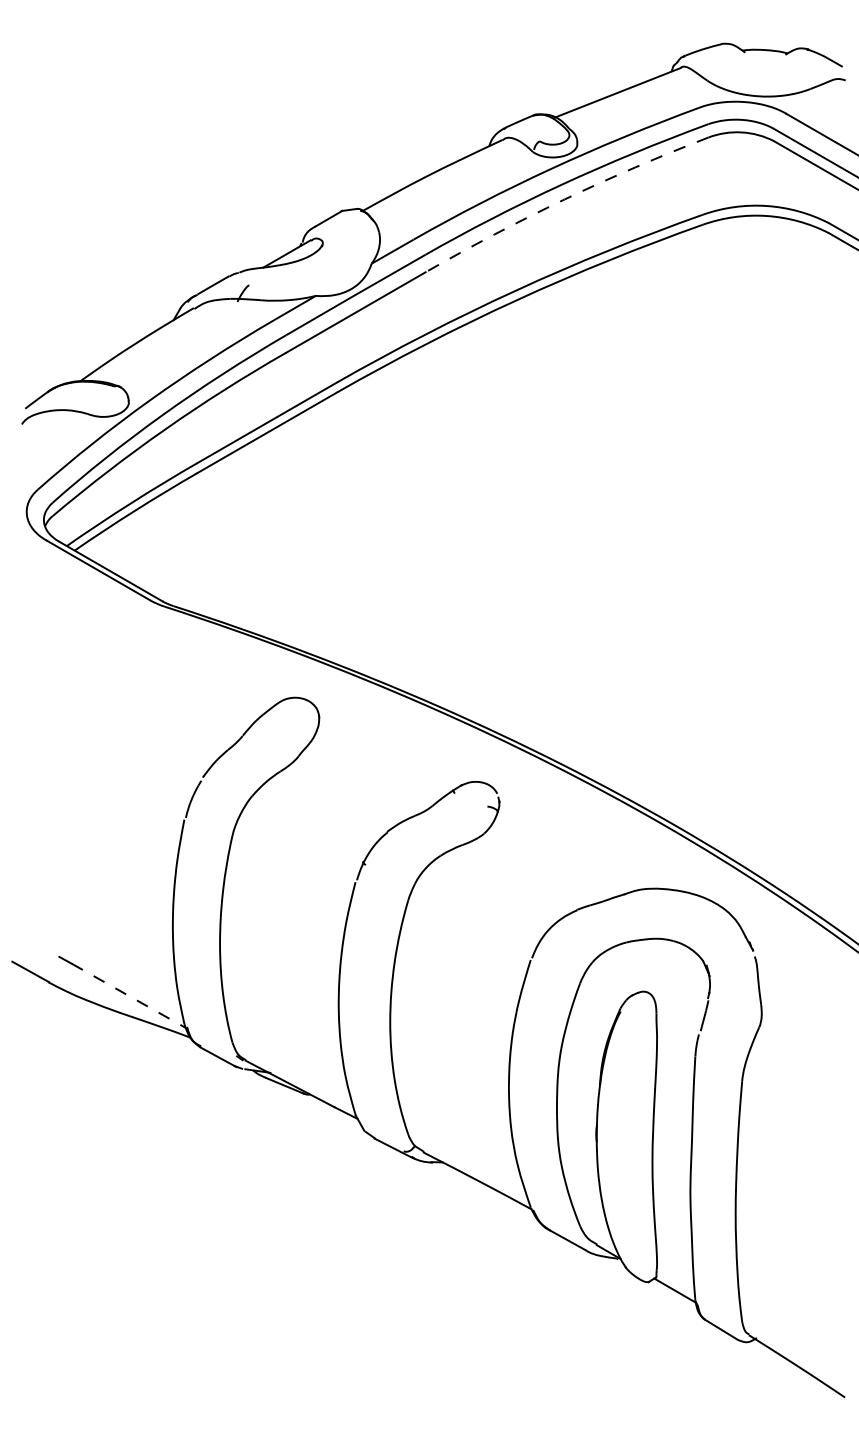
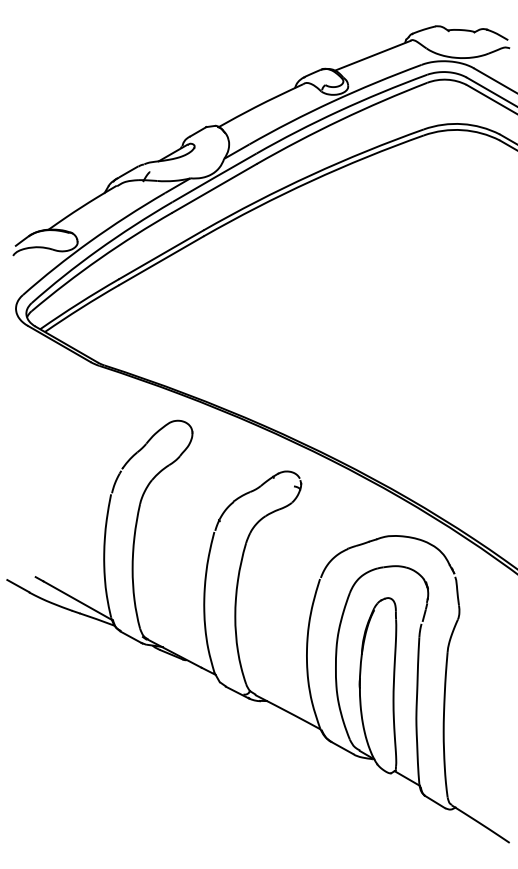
arc: (564, 199) -> (340, 120), dashed -> solid
line: (128, 995) -> (77, 600), dashed -> solid

